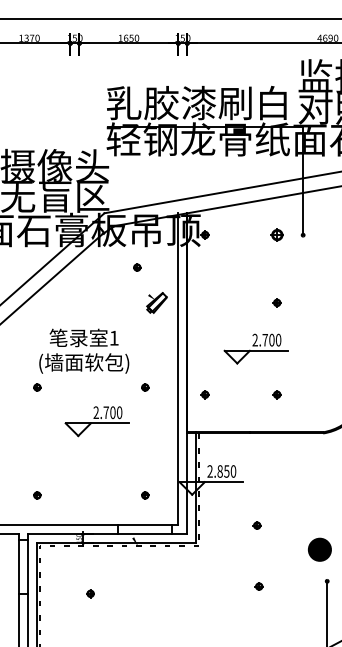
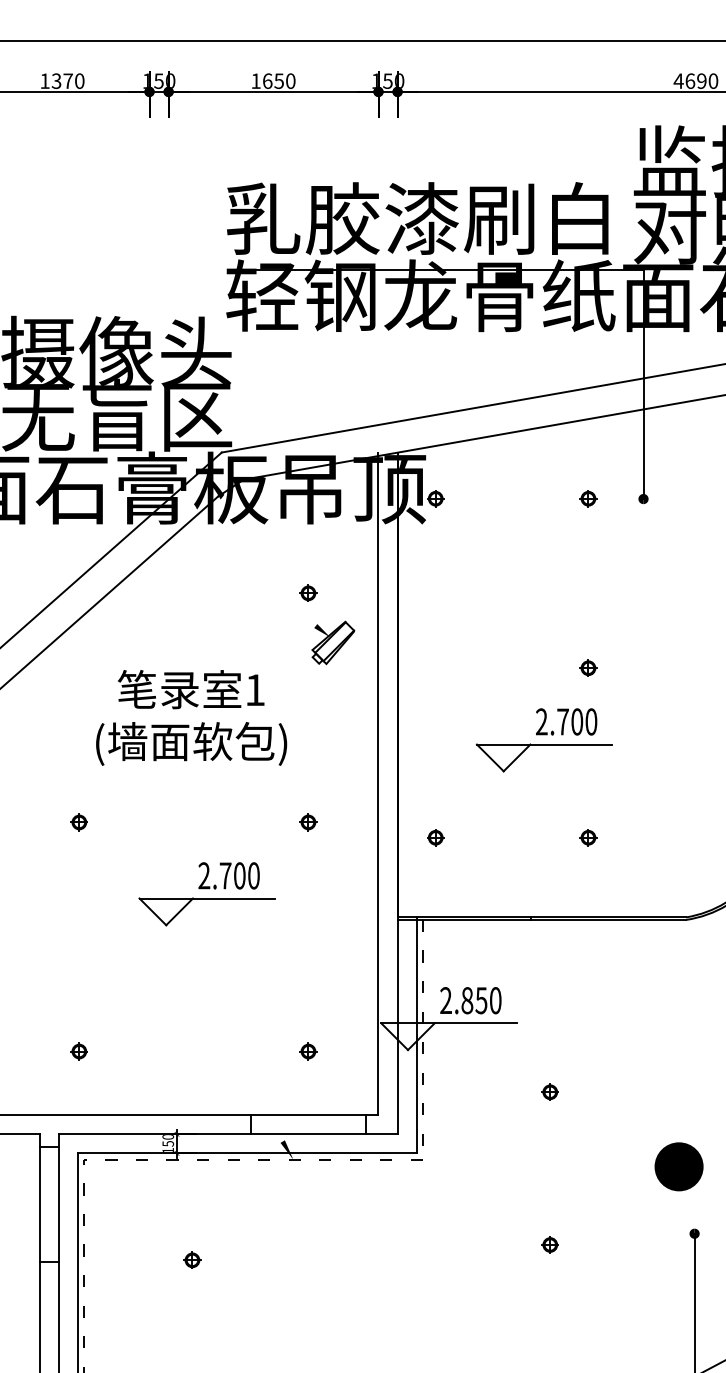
part: (276, 234) -> (586, 497), size x0.62
part: (137, 267) -> (308, 593), moved
part: (276, 302) -> (586, 667), moved
text: (84, 350) -> (192, 716), moved
part: (256, 525) -> (548, 1091), moved

